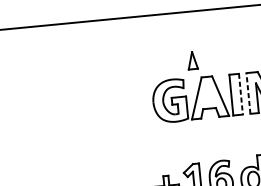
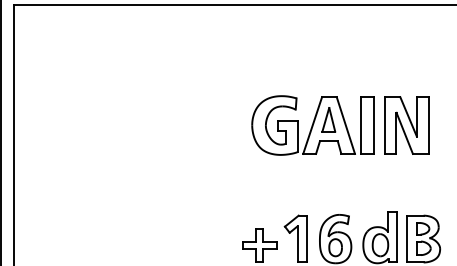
part: (192, 60) -> (328, 119), moved
line: (248, 93) -> (384, 125), dashed -> solid
line: (241, 94) -> (374, 126), dashed -> solid

